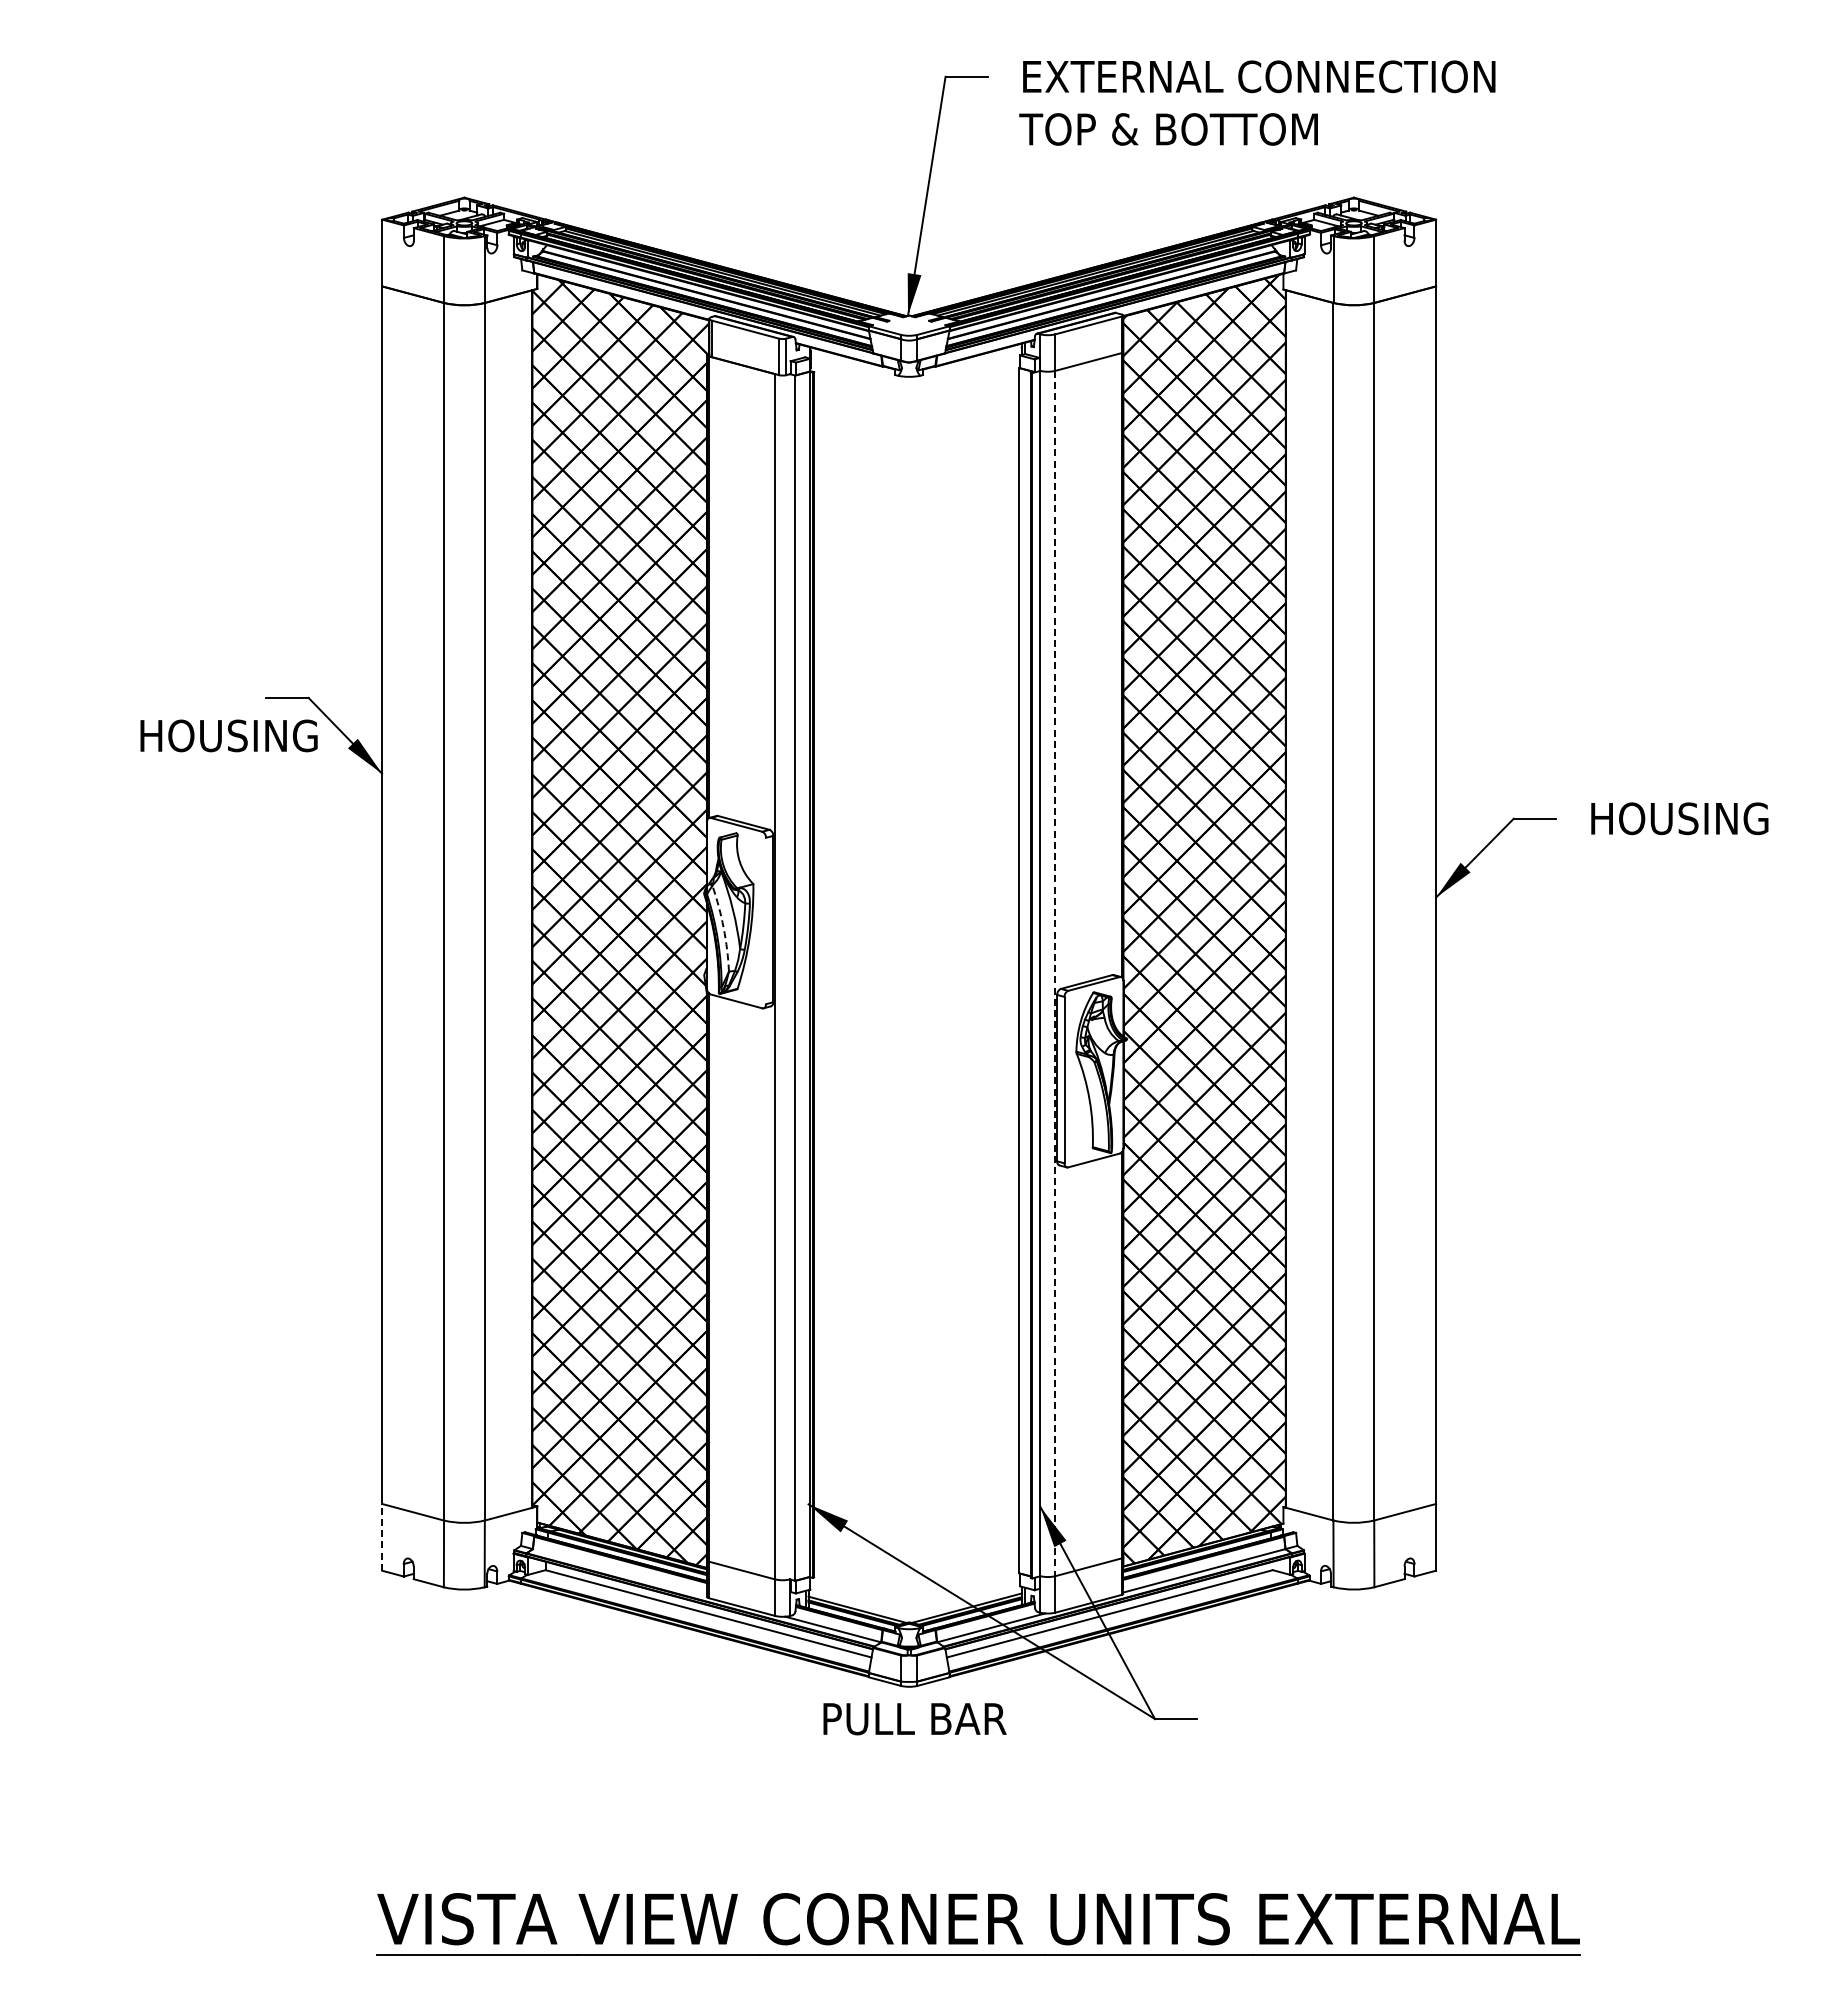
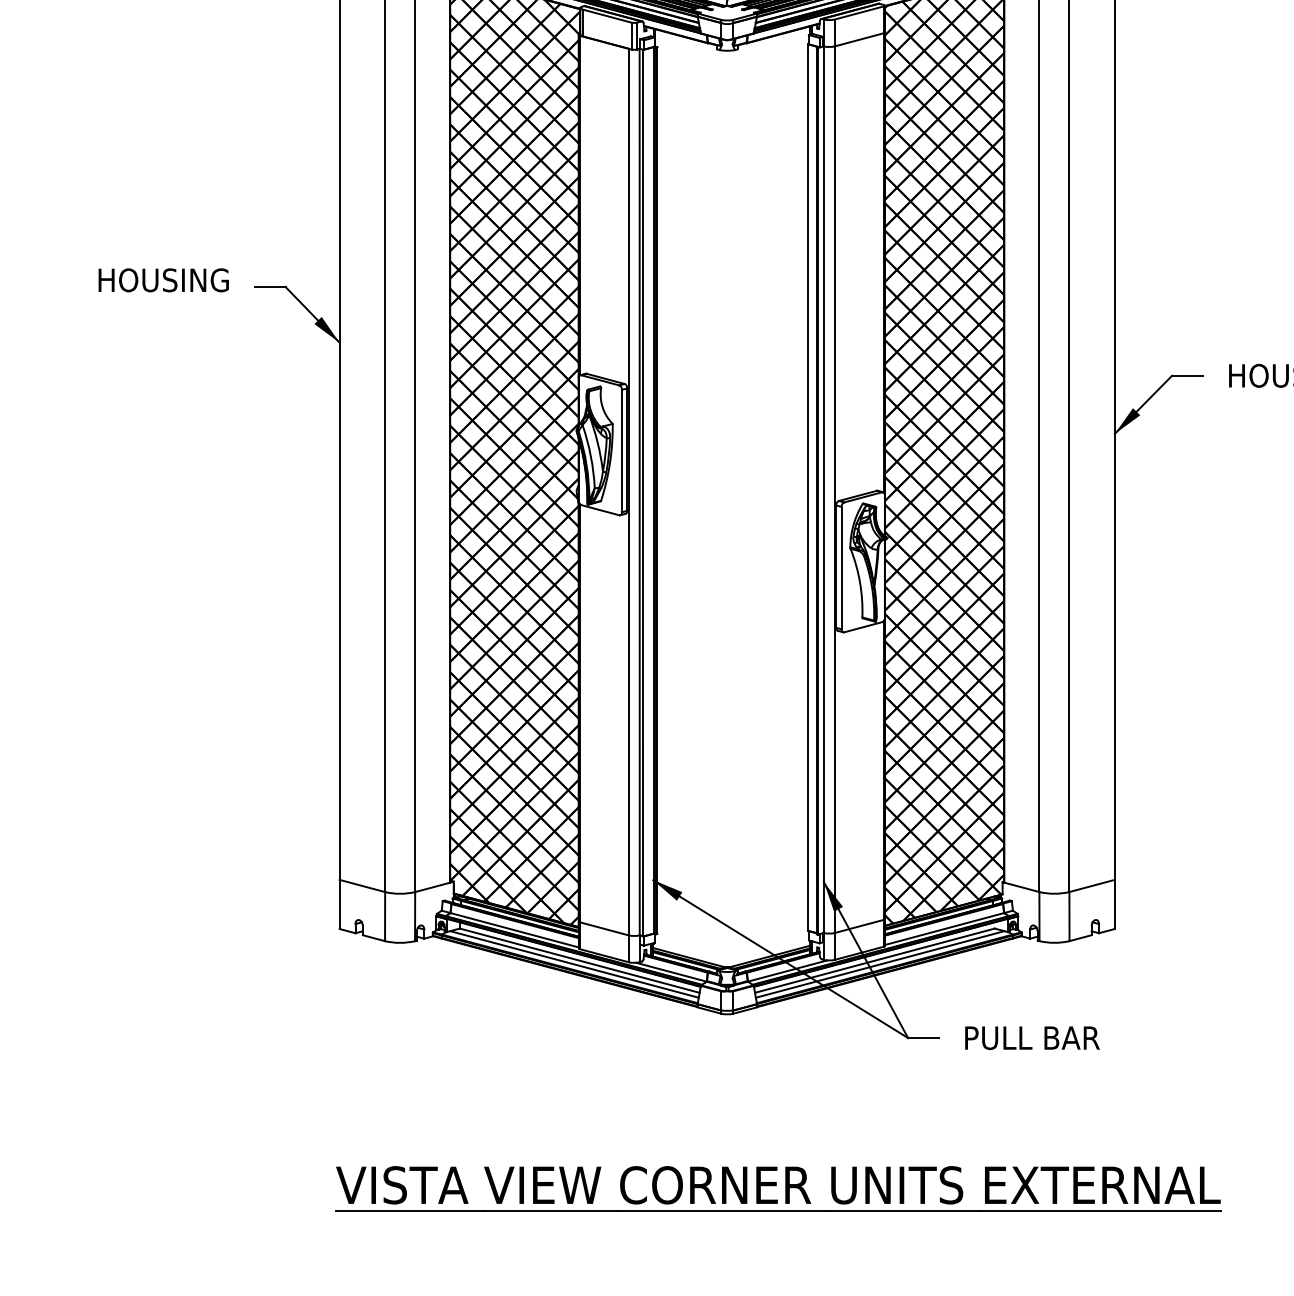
text: (228, 735) -> (163, 280), moved
line: (766, 920) -> (622, 450), added
arc: (723, 928) -> (590, 456), dashed -> solid
line: (1055, 973) -> (834, 489), dashed -> solid
line: (789, 976) -> (639, 491), added
line: (382, 1536) -> (339, 903), dashed -> solid
line: (619, 1572) -> (514, 930), added
line: (701, 1618) -> (574, 964), added
line: (1116, 1618) -> (879, 964), added
text: (914, 1719) -> (1032, 1038), moved

